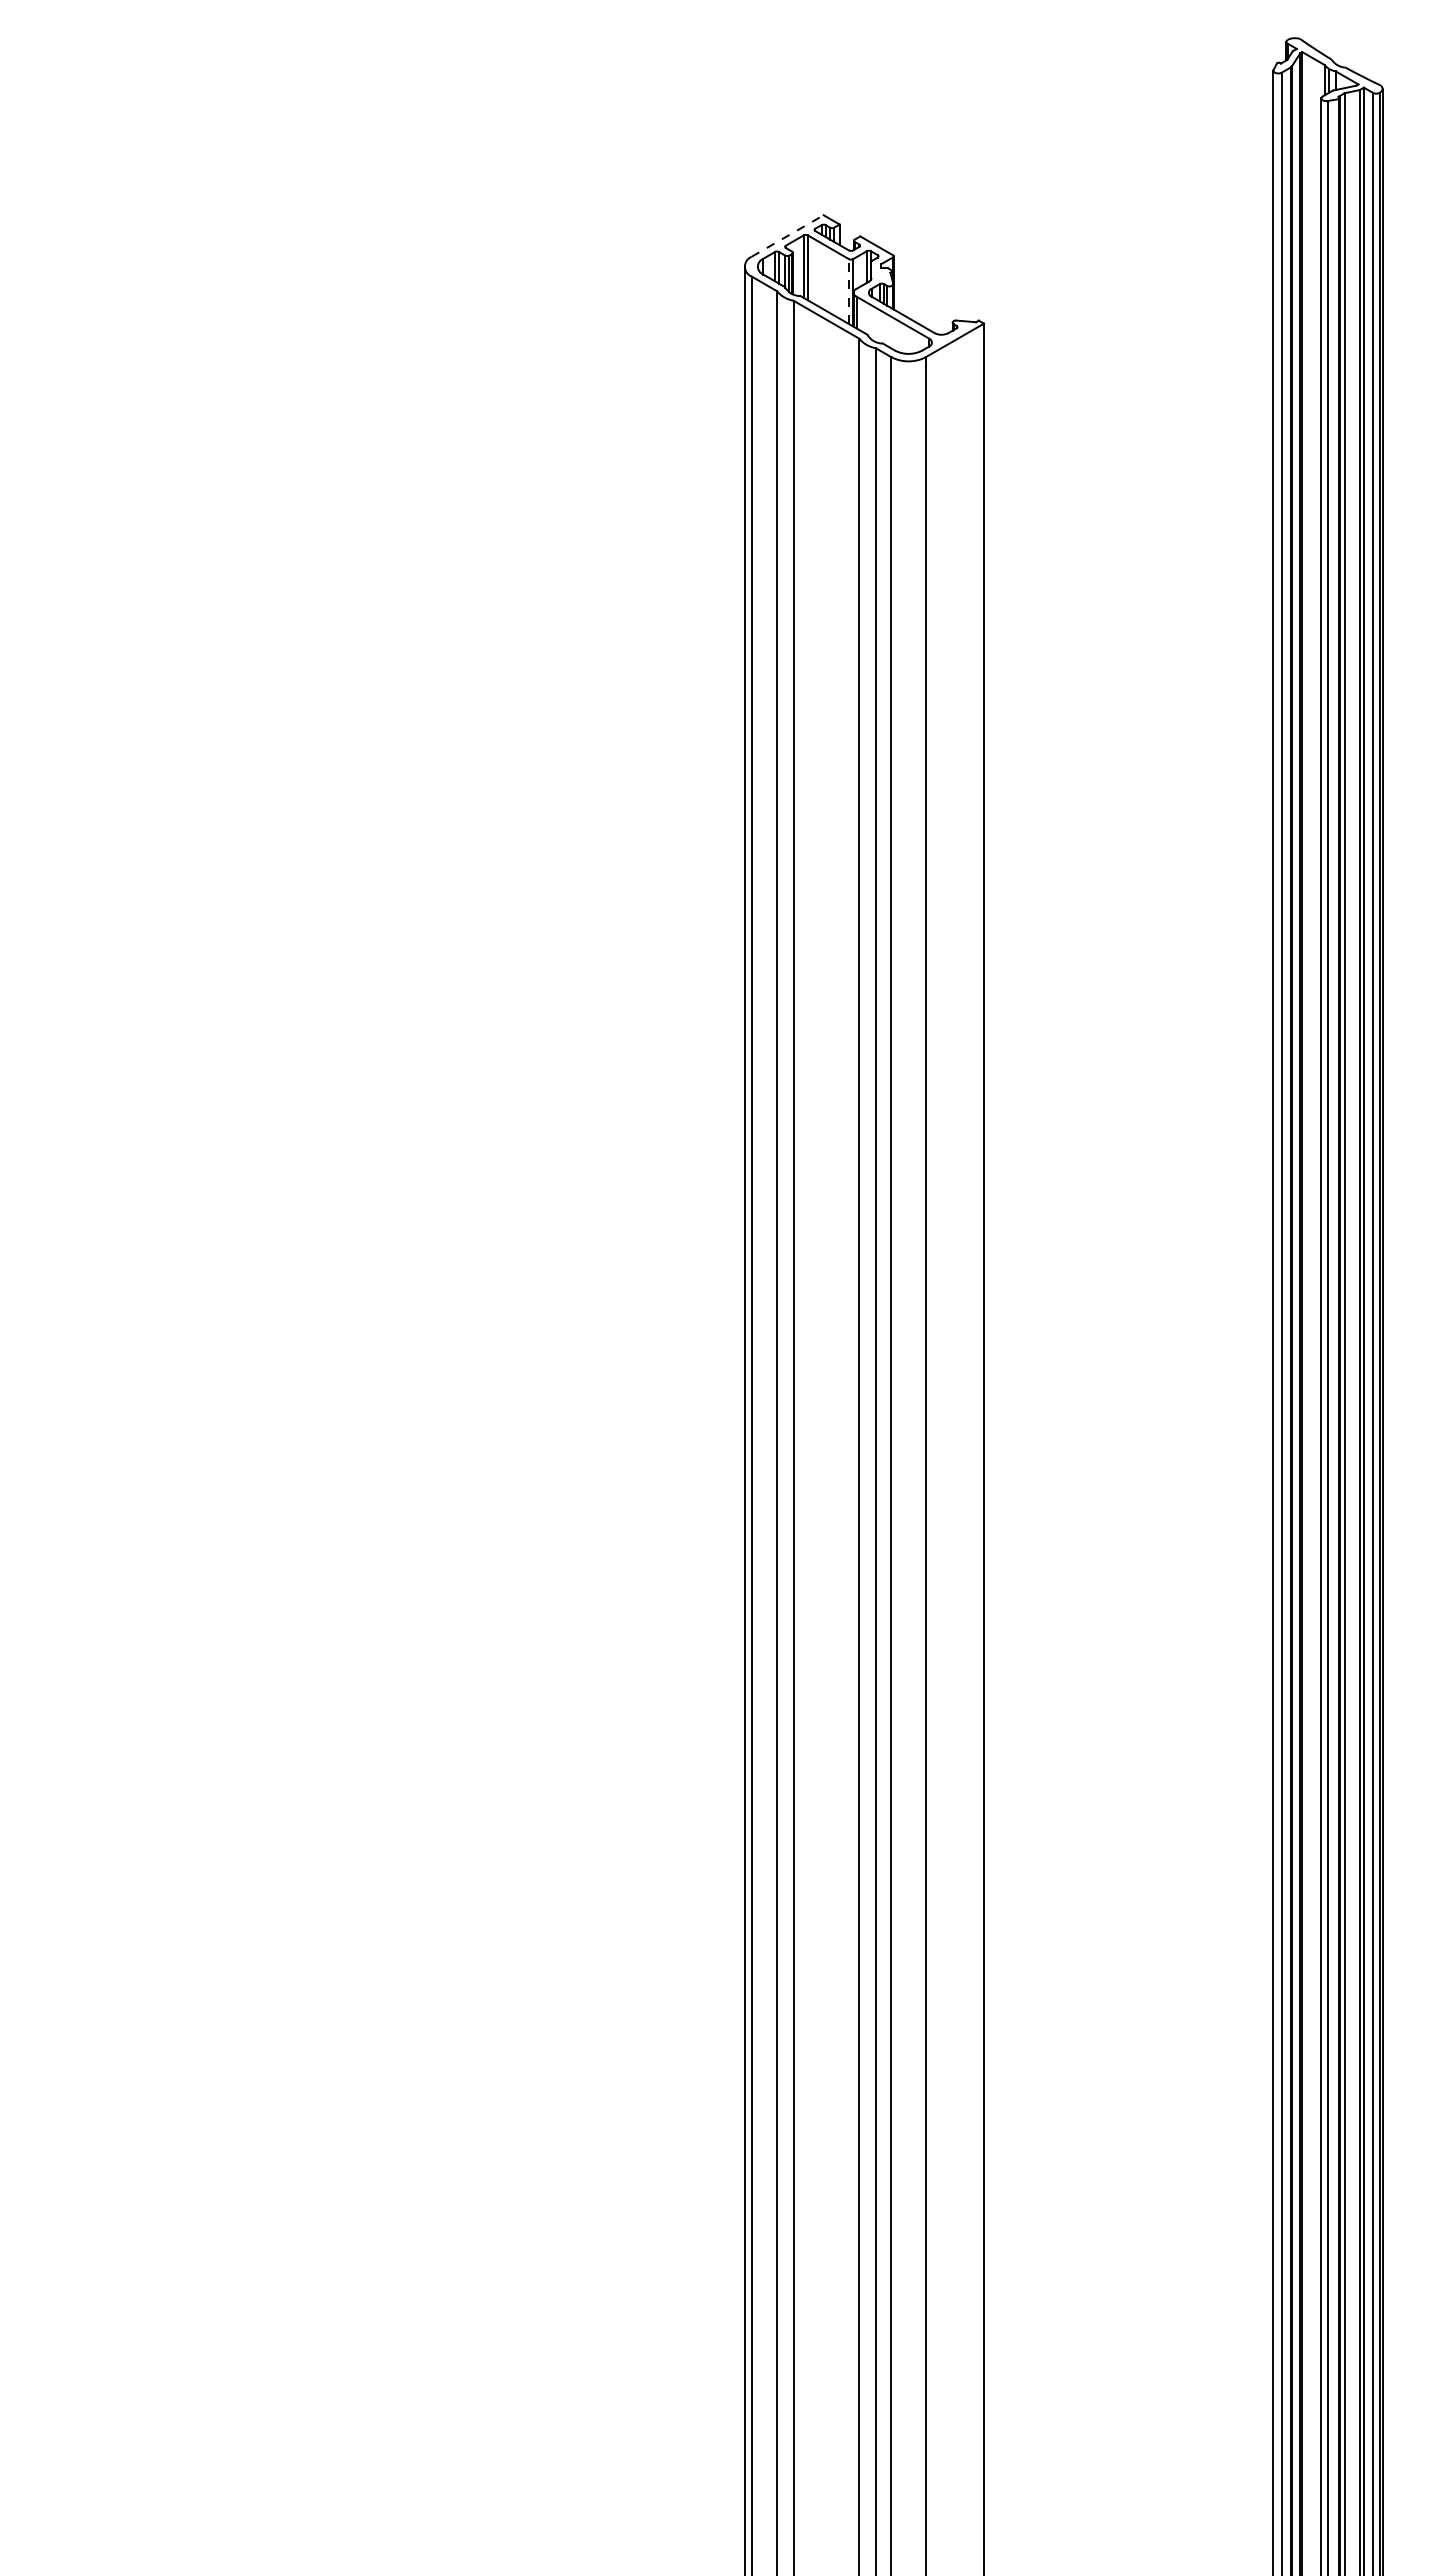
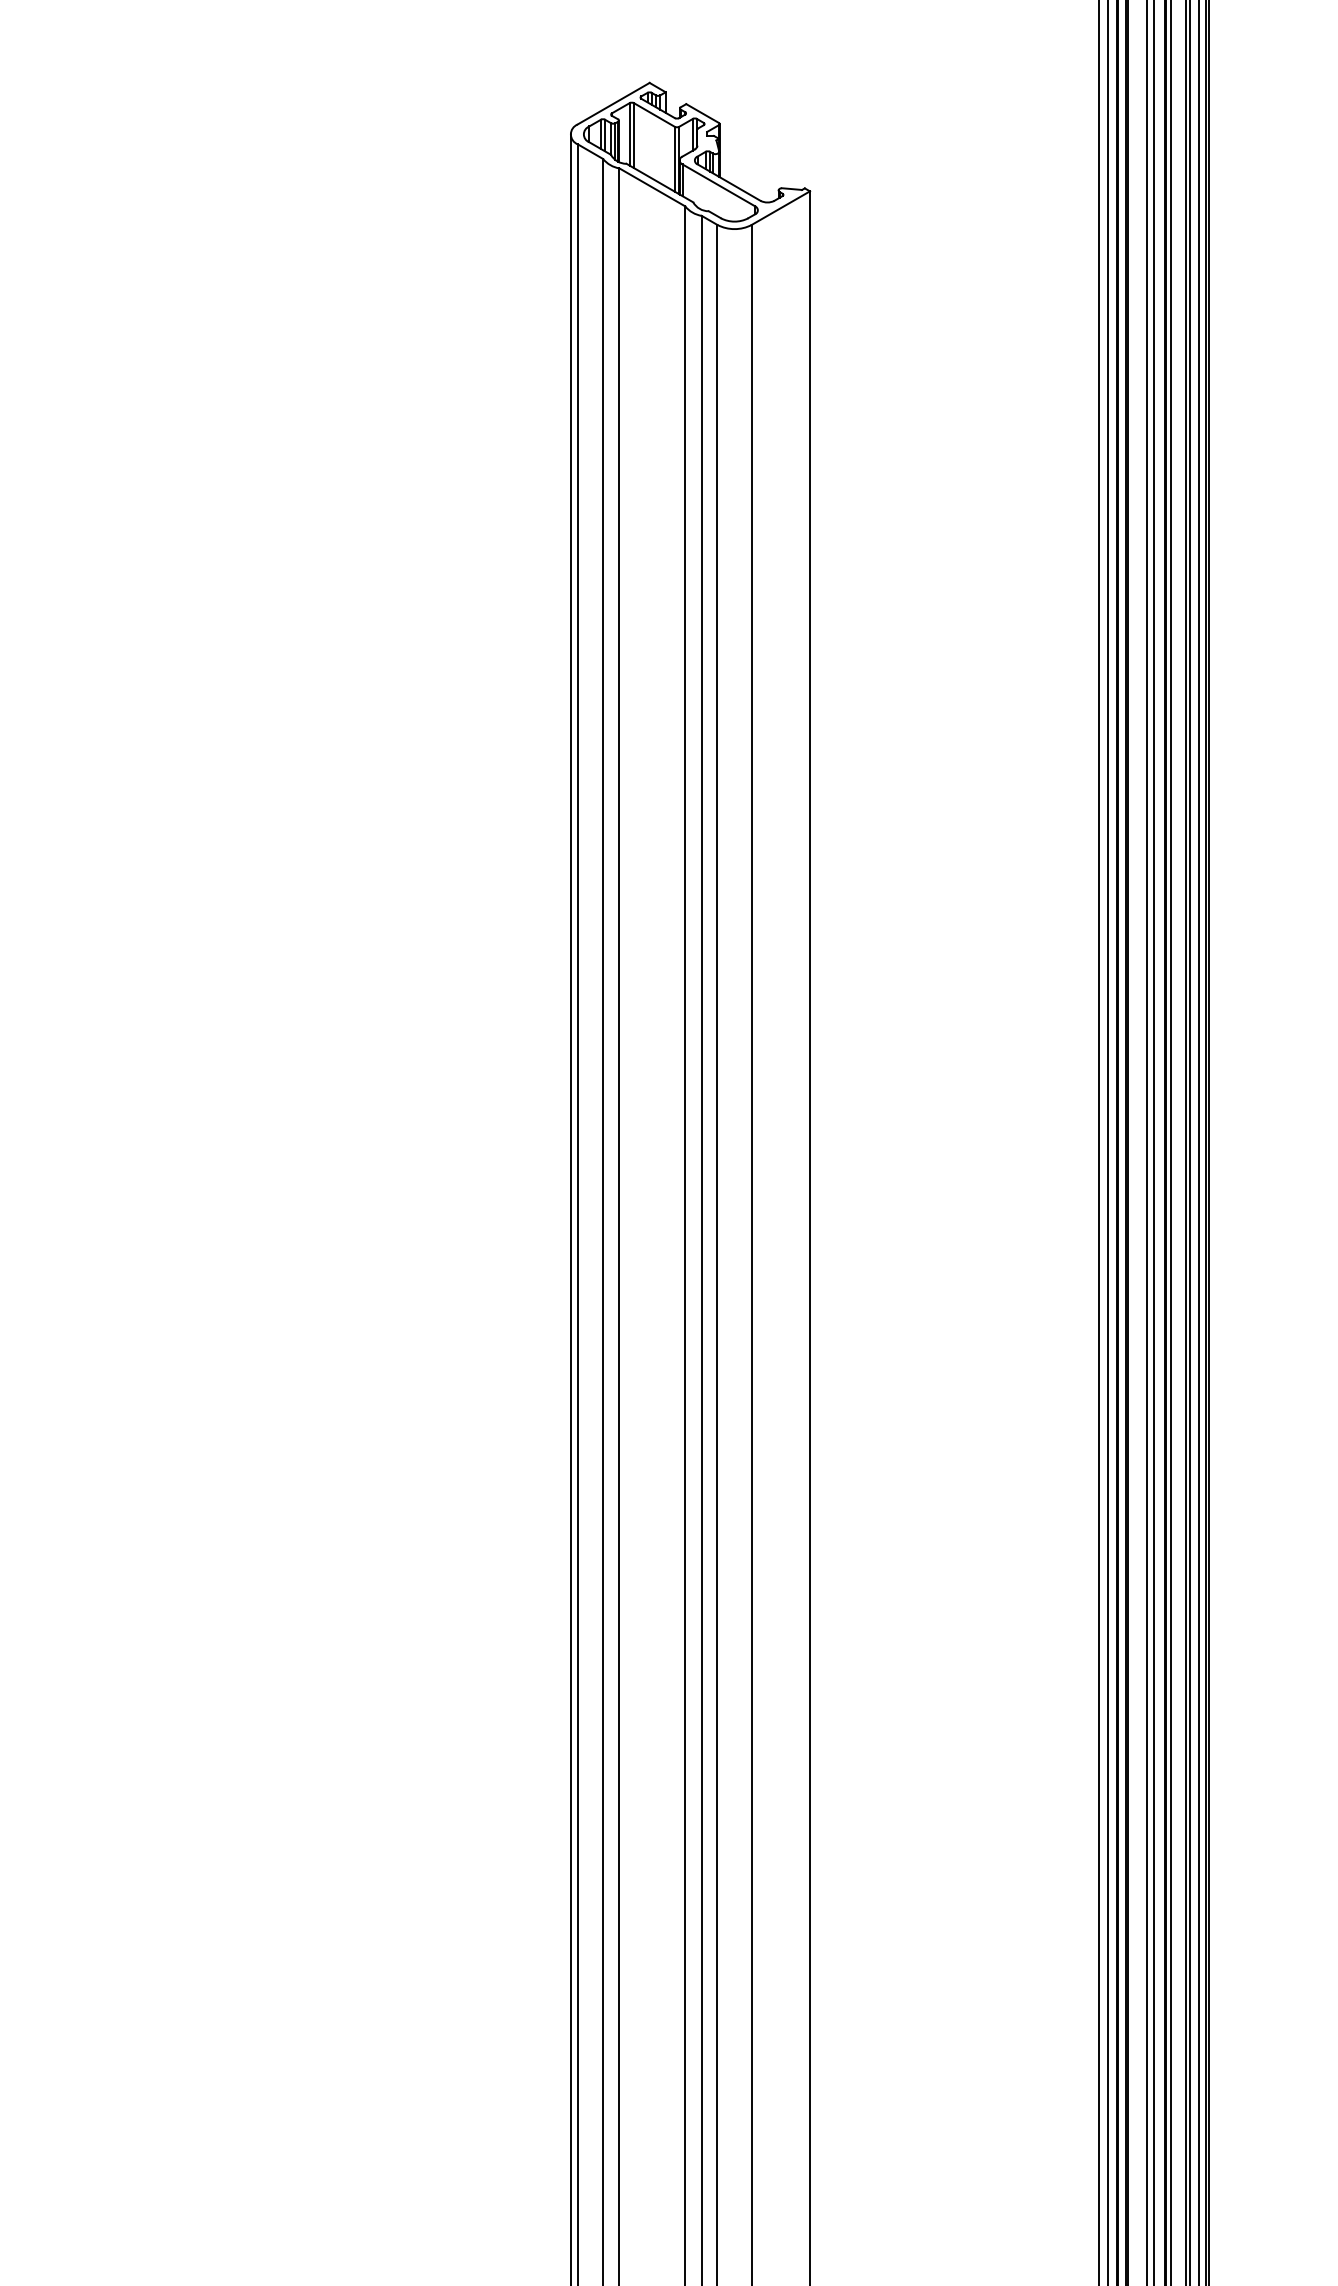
line: (787, 235) -> (613, 103), dashed -> solid
line: (848, 291) -> (674, 159), dashed -> solid

